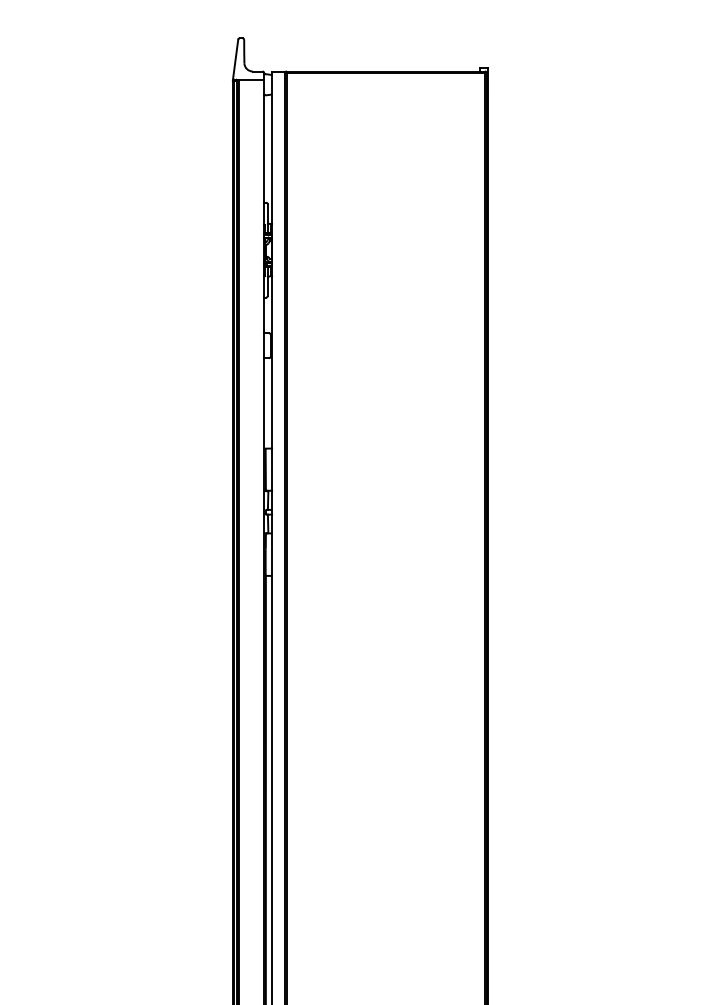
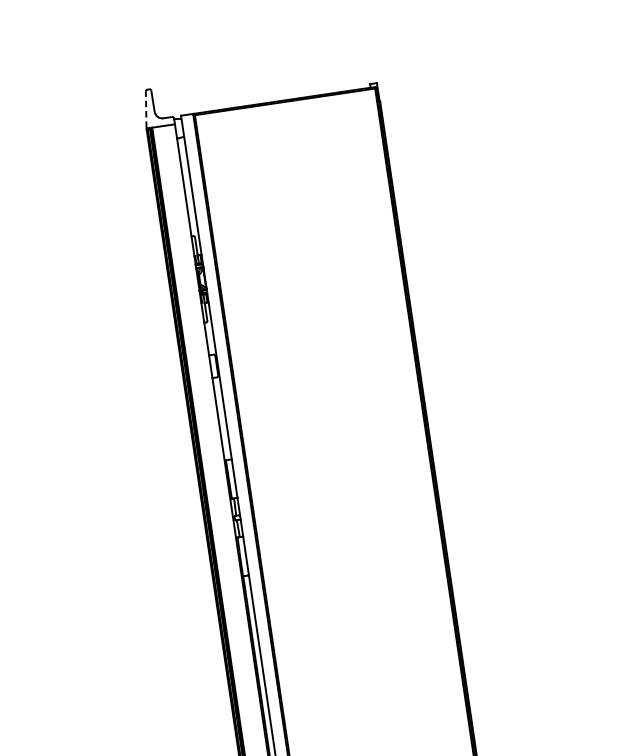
line: (235, 59) -> (146, 109), solid -> dashed

